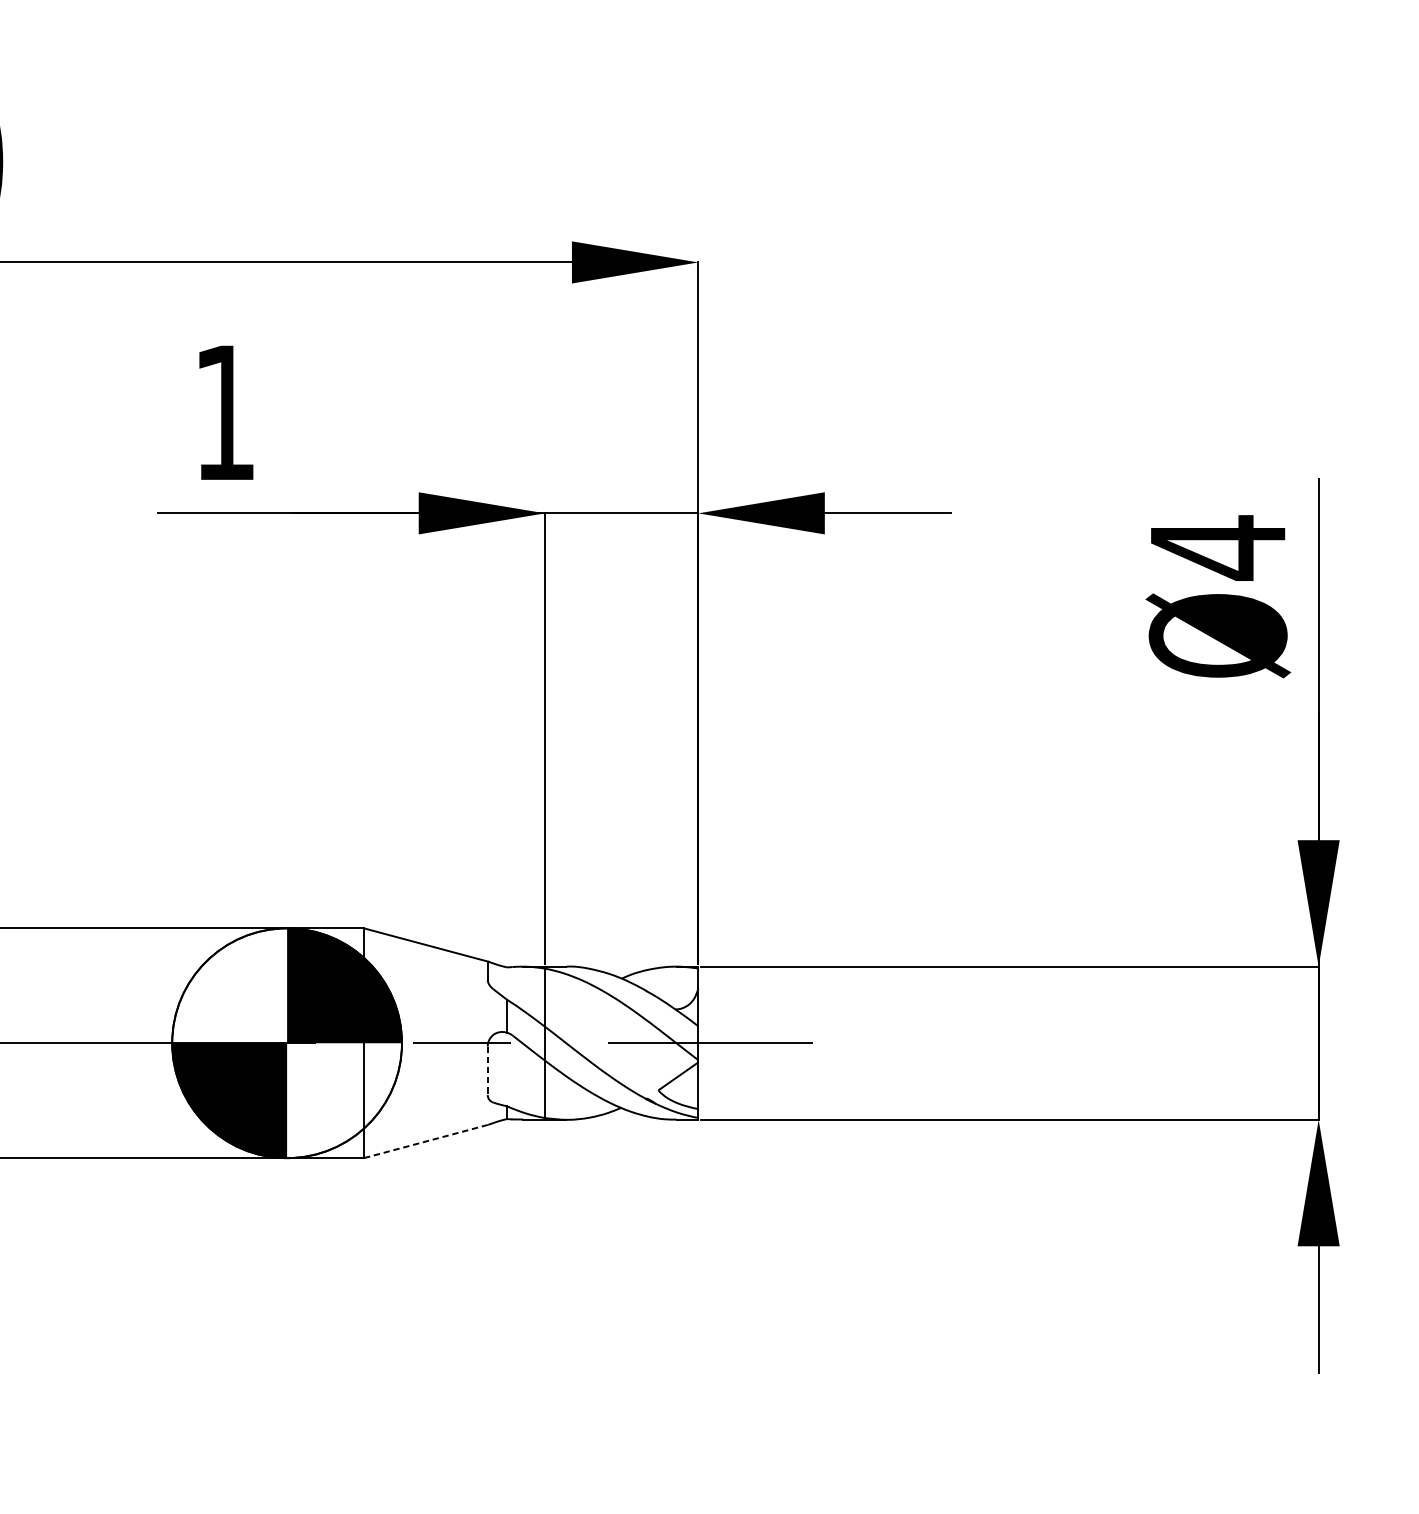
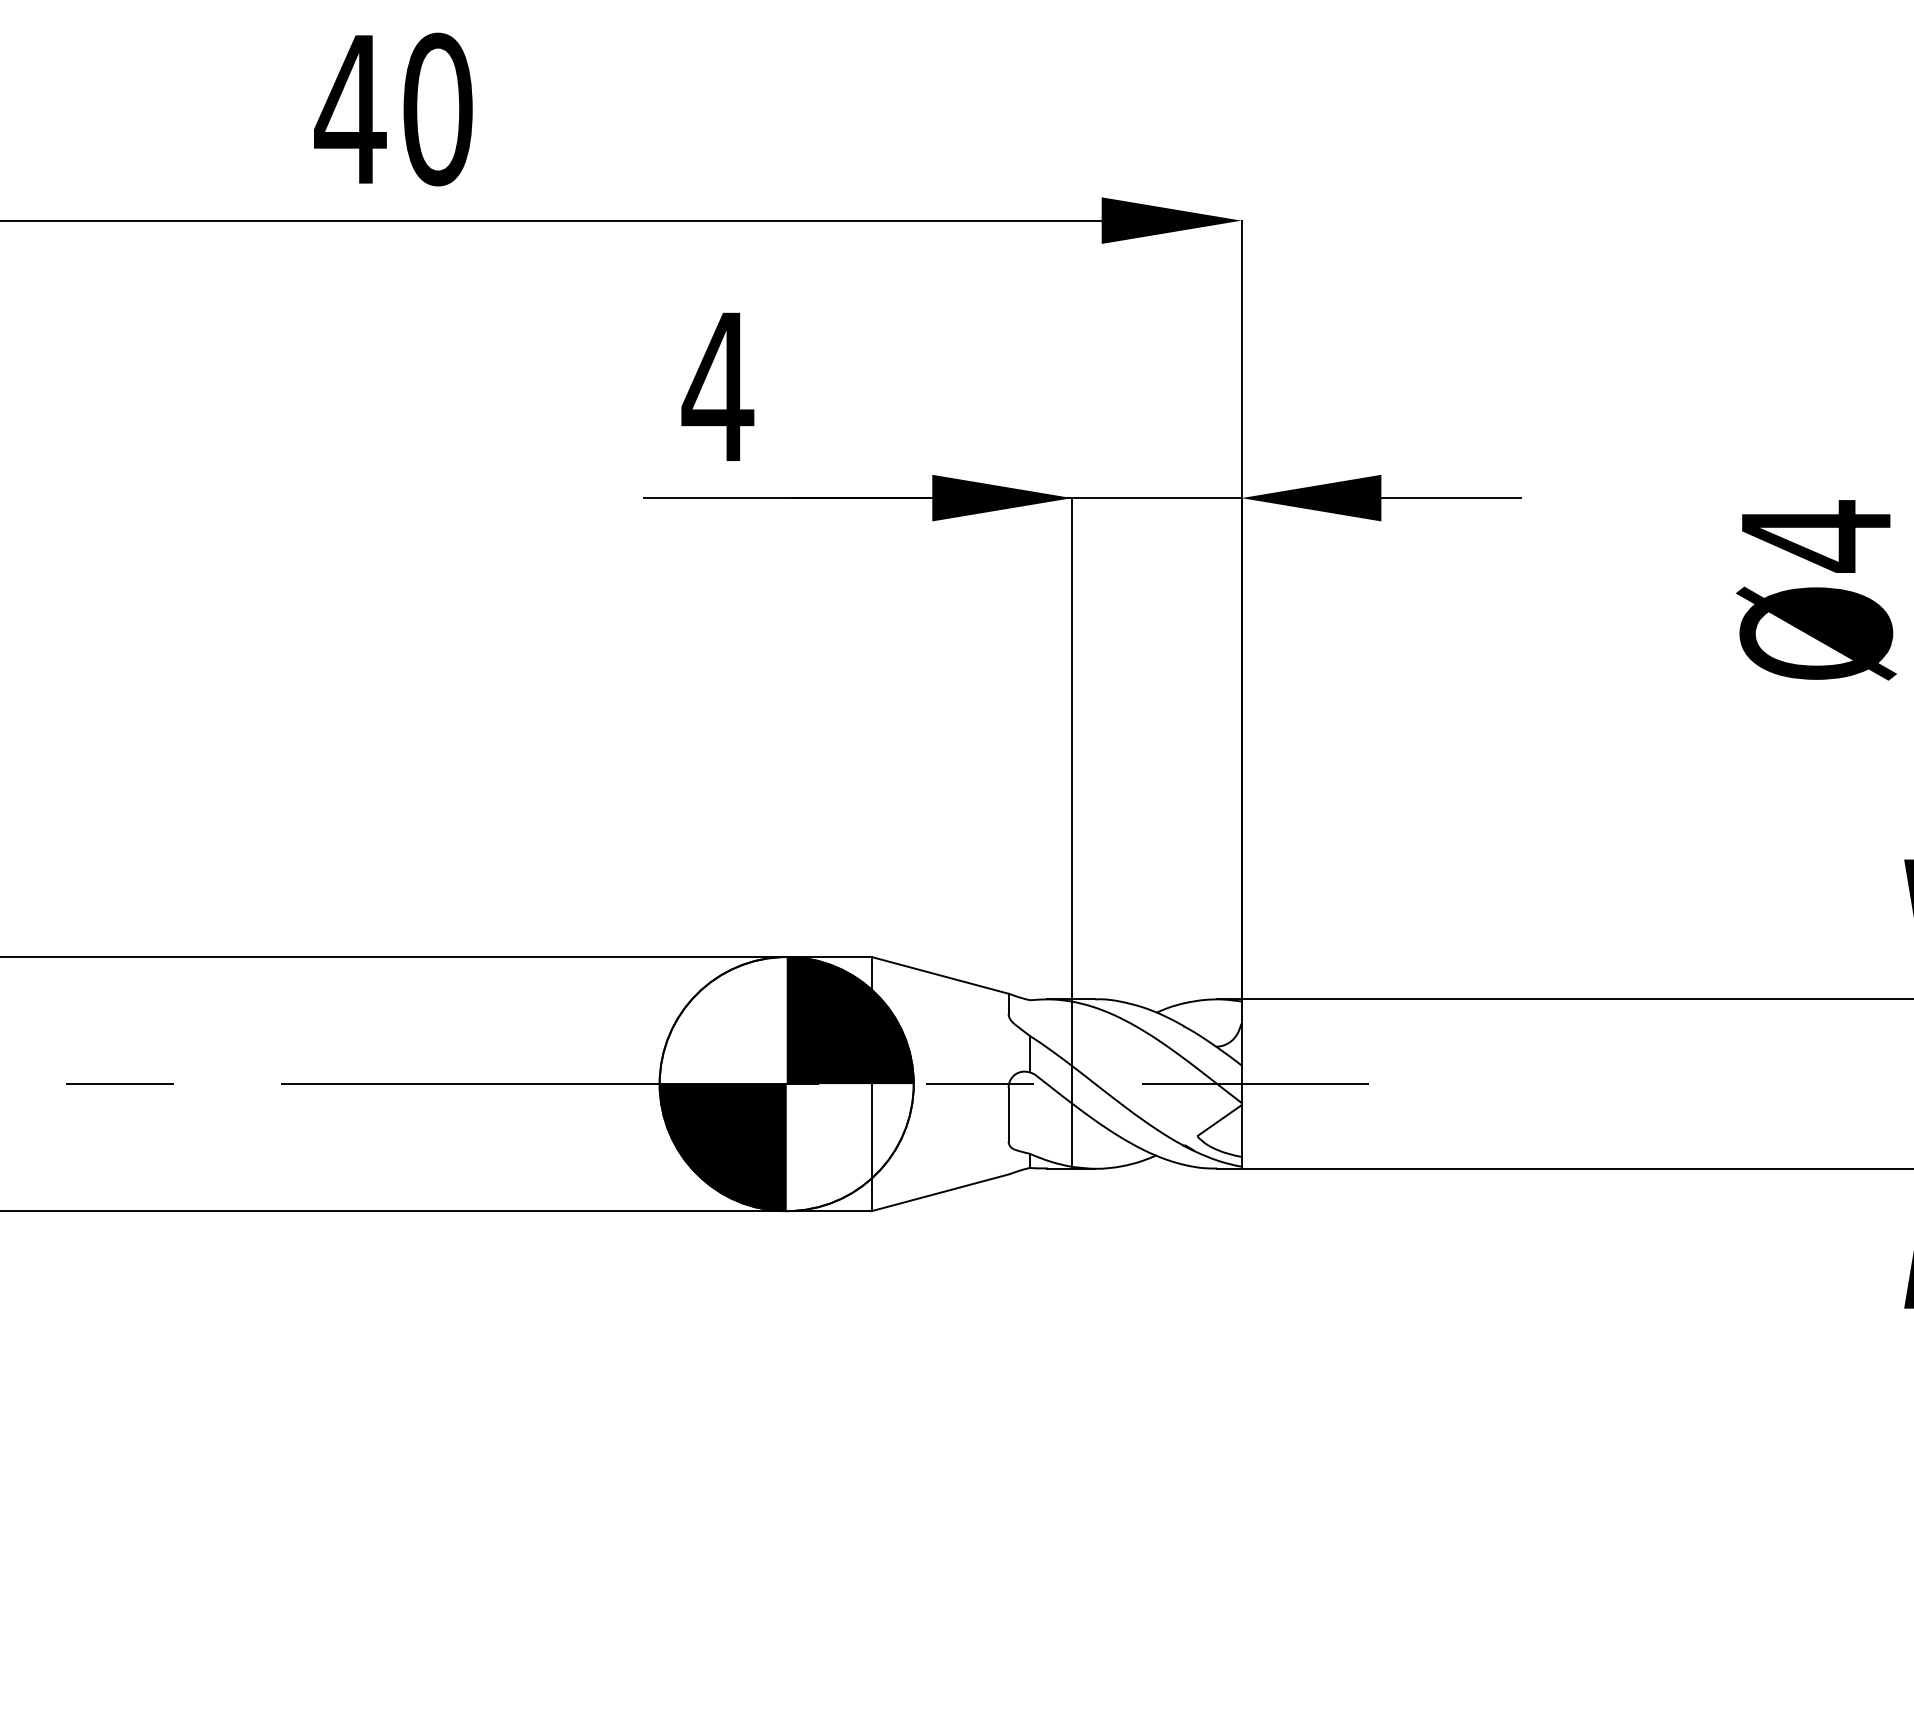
text: (224, 412) -> (717, 386), 1 -> 4
line: (487, 1070) -> (1008, 1114), dashed -> solid
line: (426, 1141) -> (940, 1192), dashed -> solid

